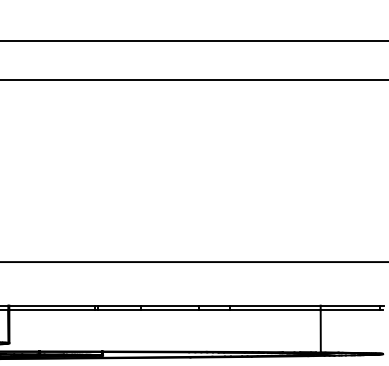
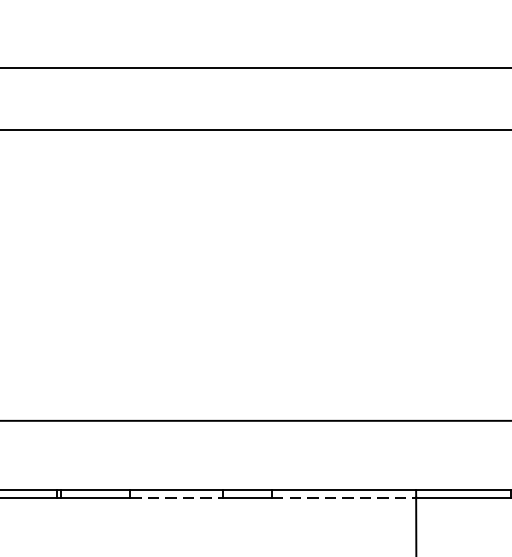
line: (170, 310) -> (176, 497), solid -> dashed
line: (276, 310) -> (345, 497), solid -> dashed

